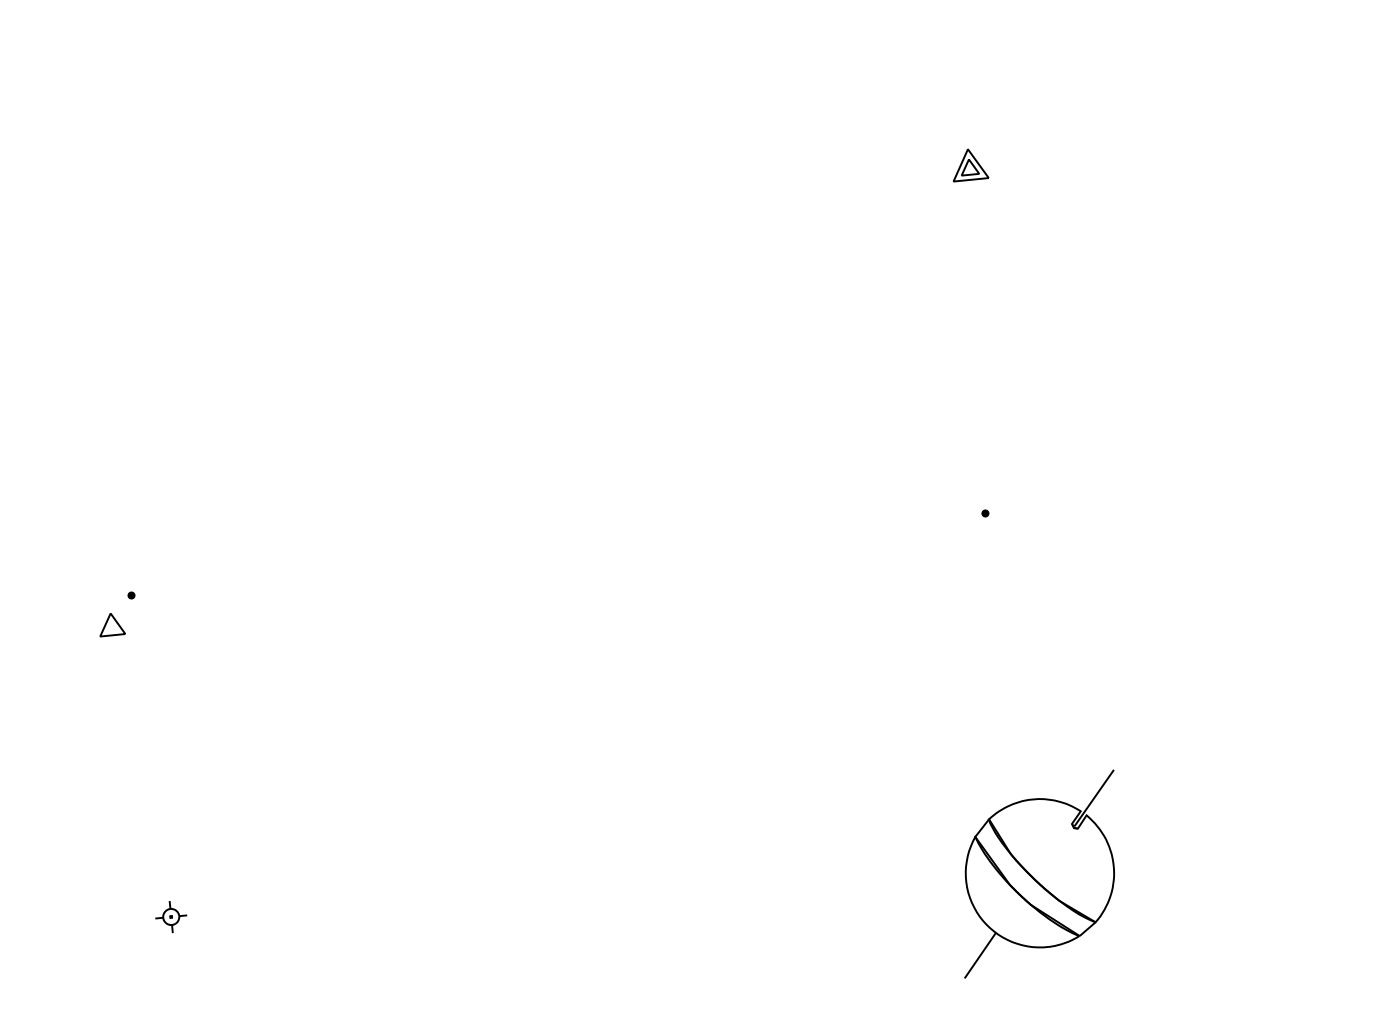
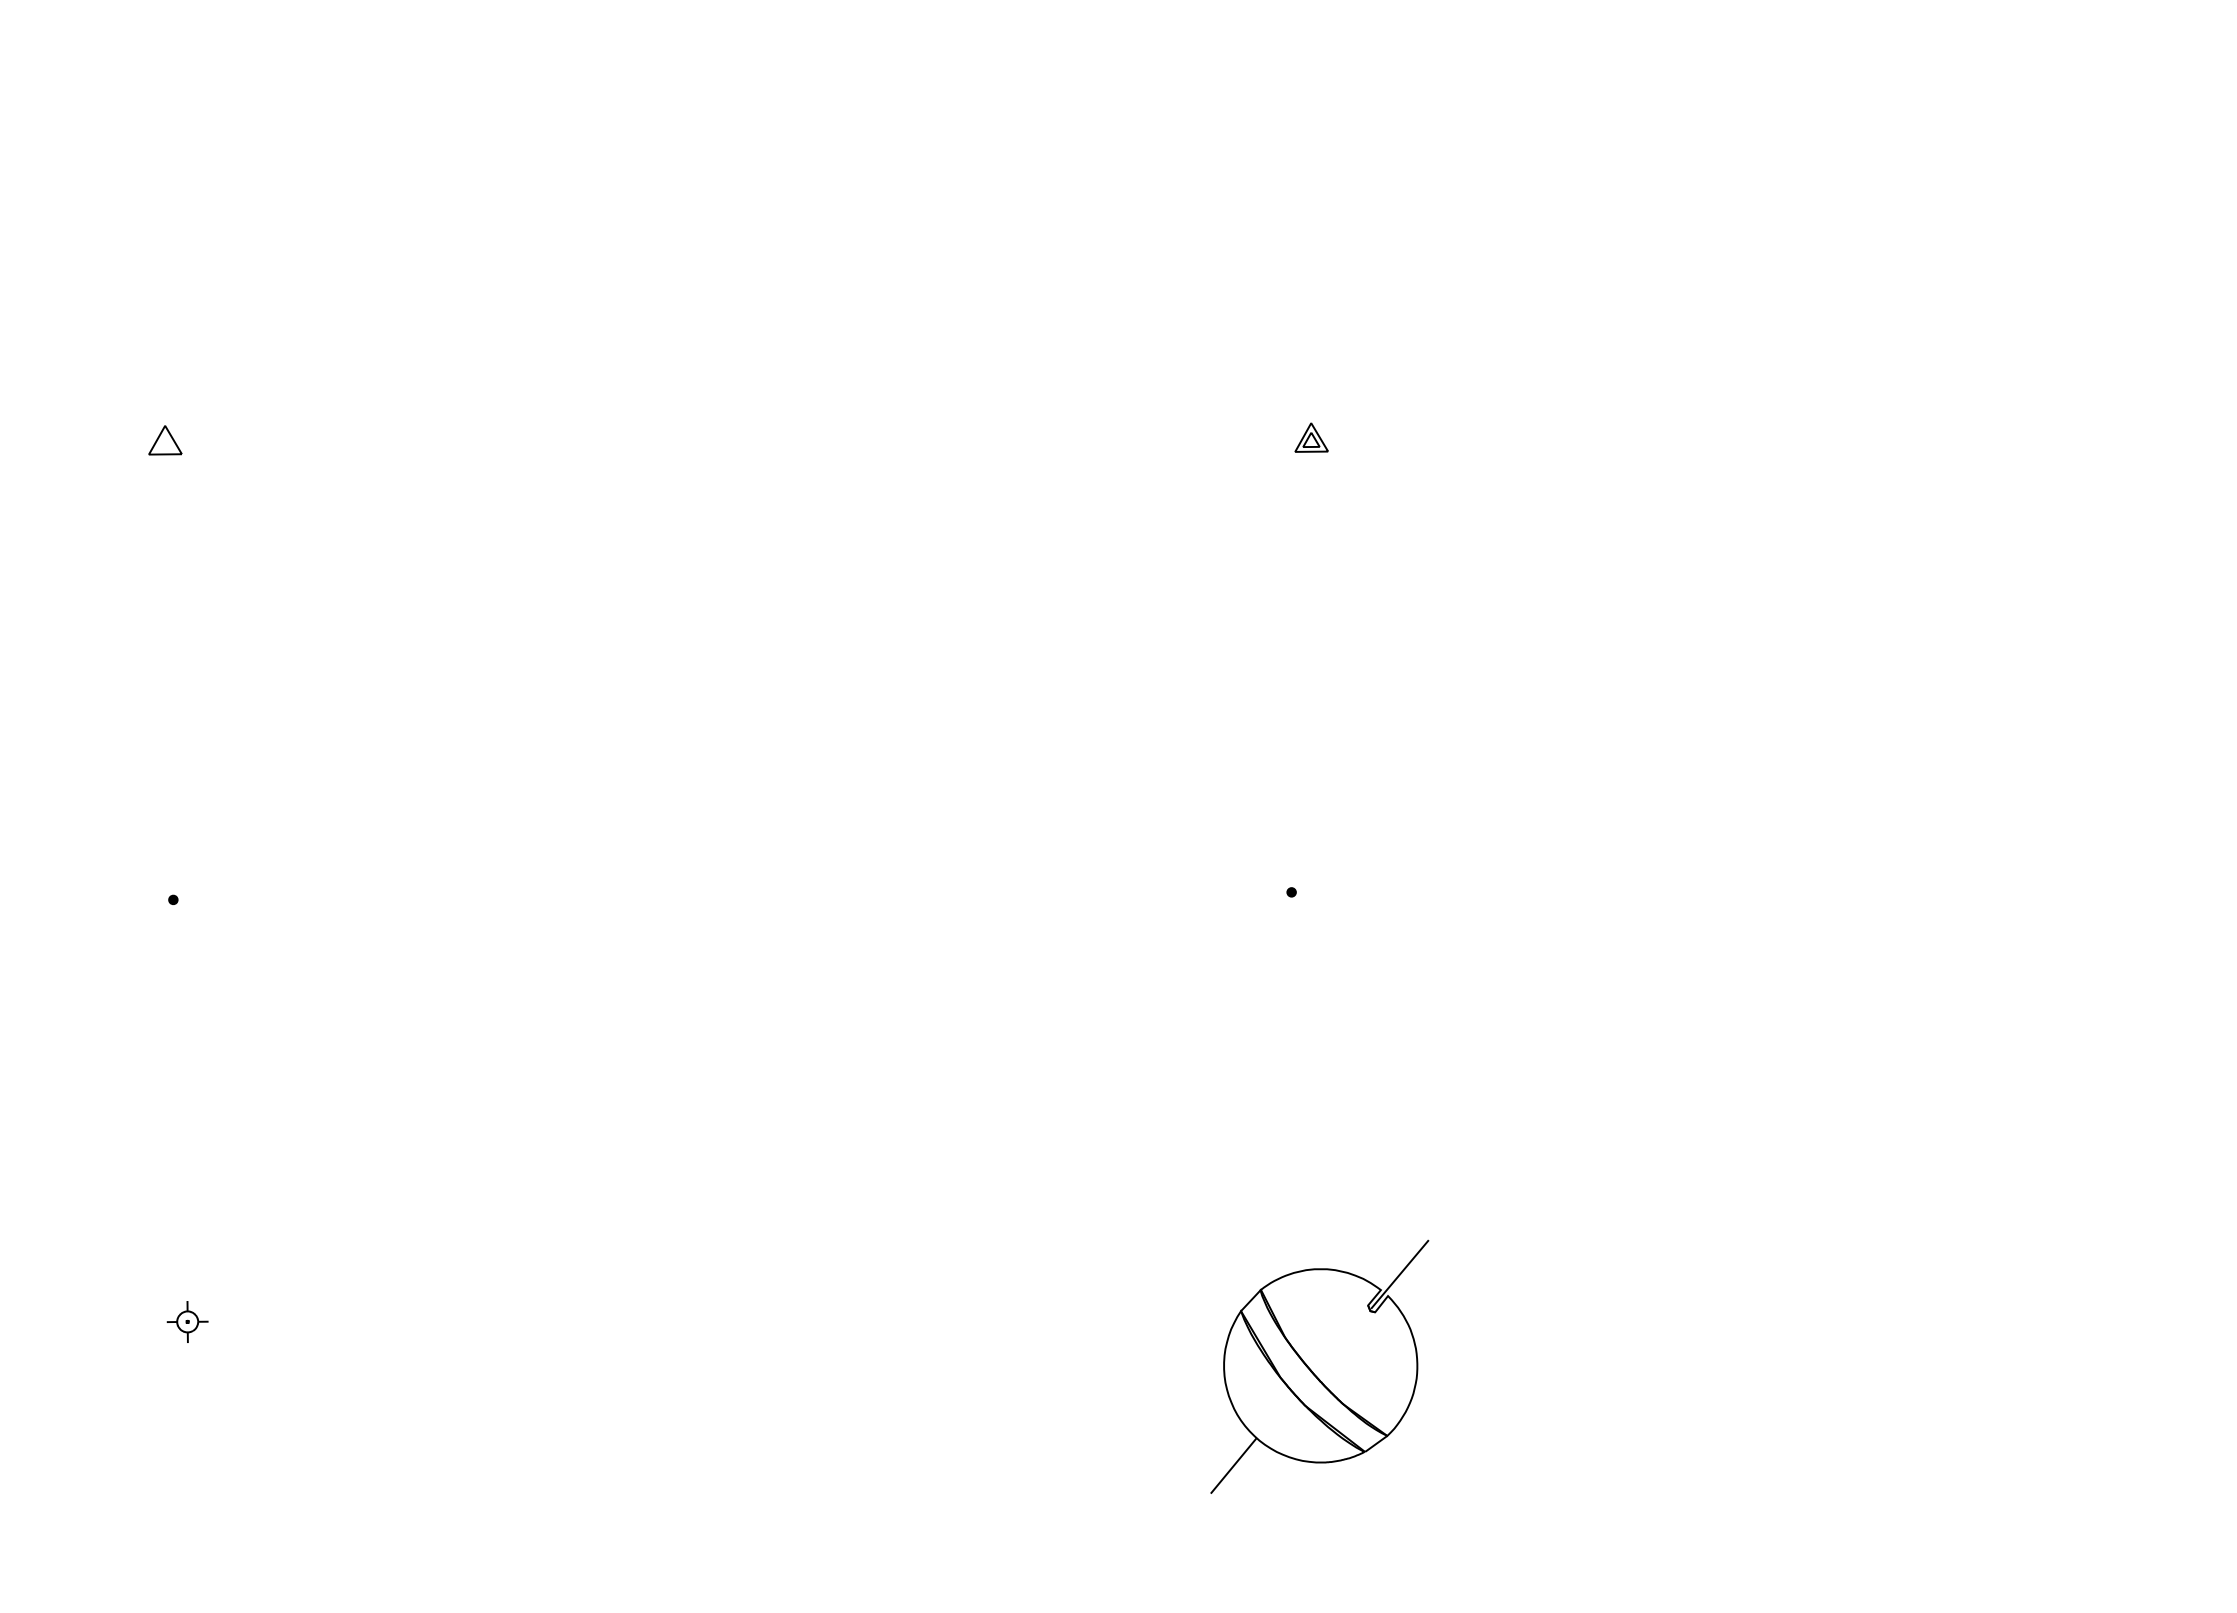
part: (969, 164) -> (1311, 437), size x0.71
part: (111, 624) -> (165, 440), moved

